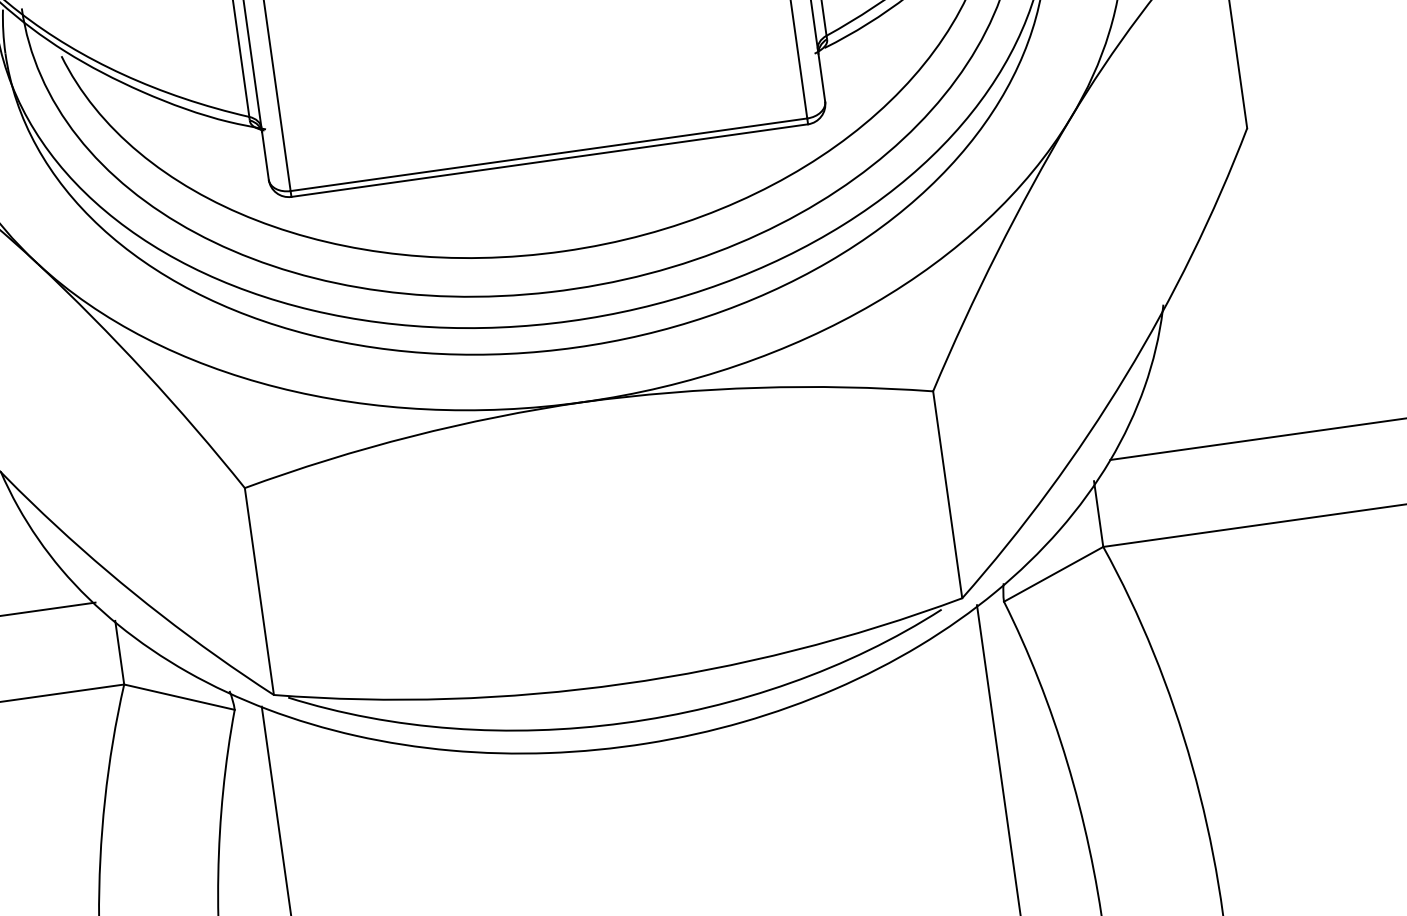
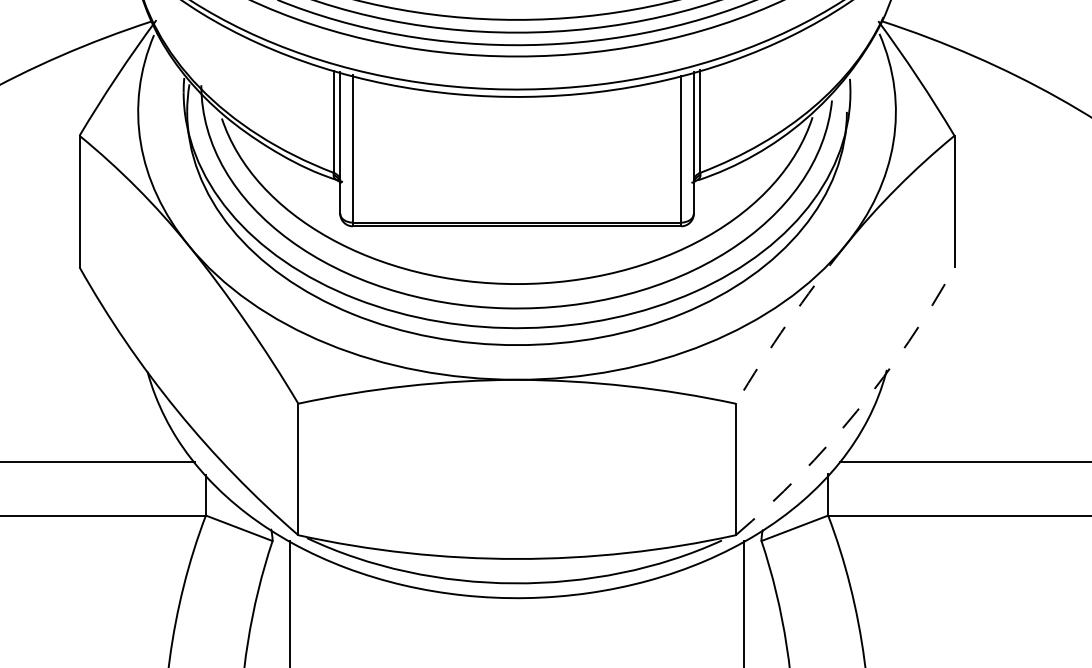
arc: (996, 252) -> (787, 322), solid -> dashed
arc: (1126, 376) -> (857, 411), solid -> dashed

